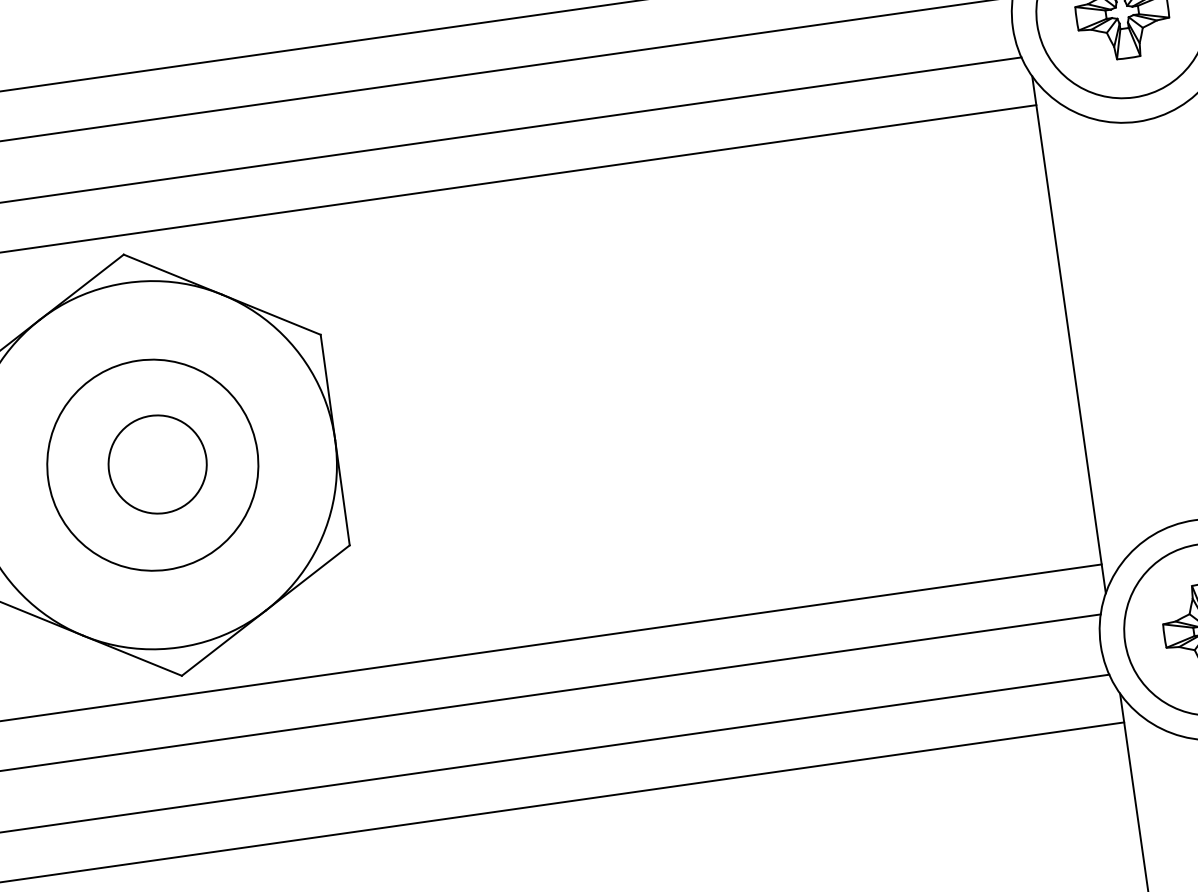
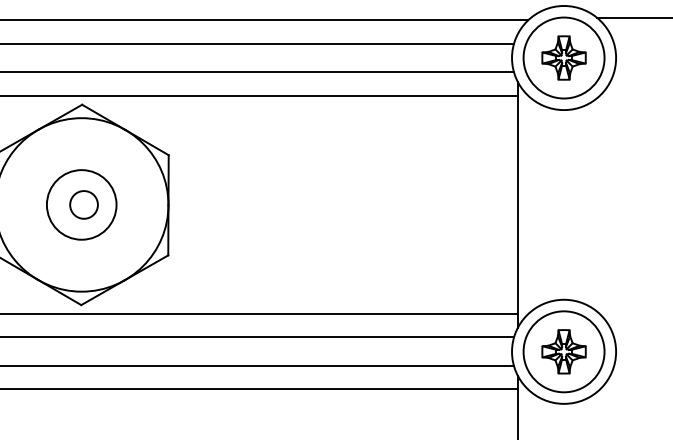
circle: (156, 463) -> (83, 204), size x0.6
circle: (152, 464) -> (81, 204), size x0.7

